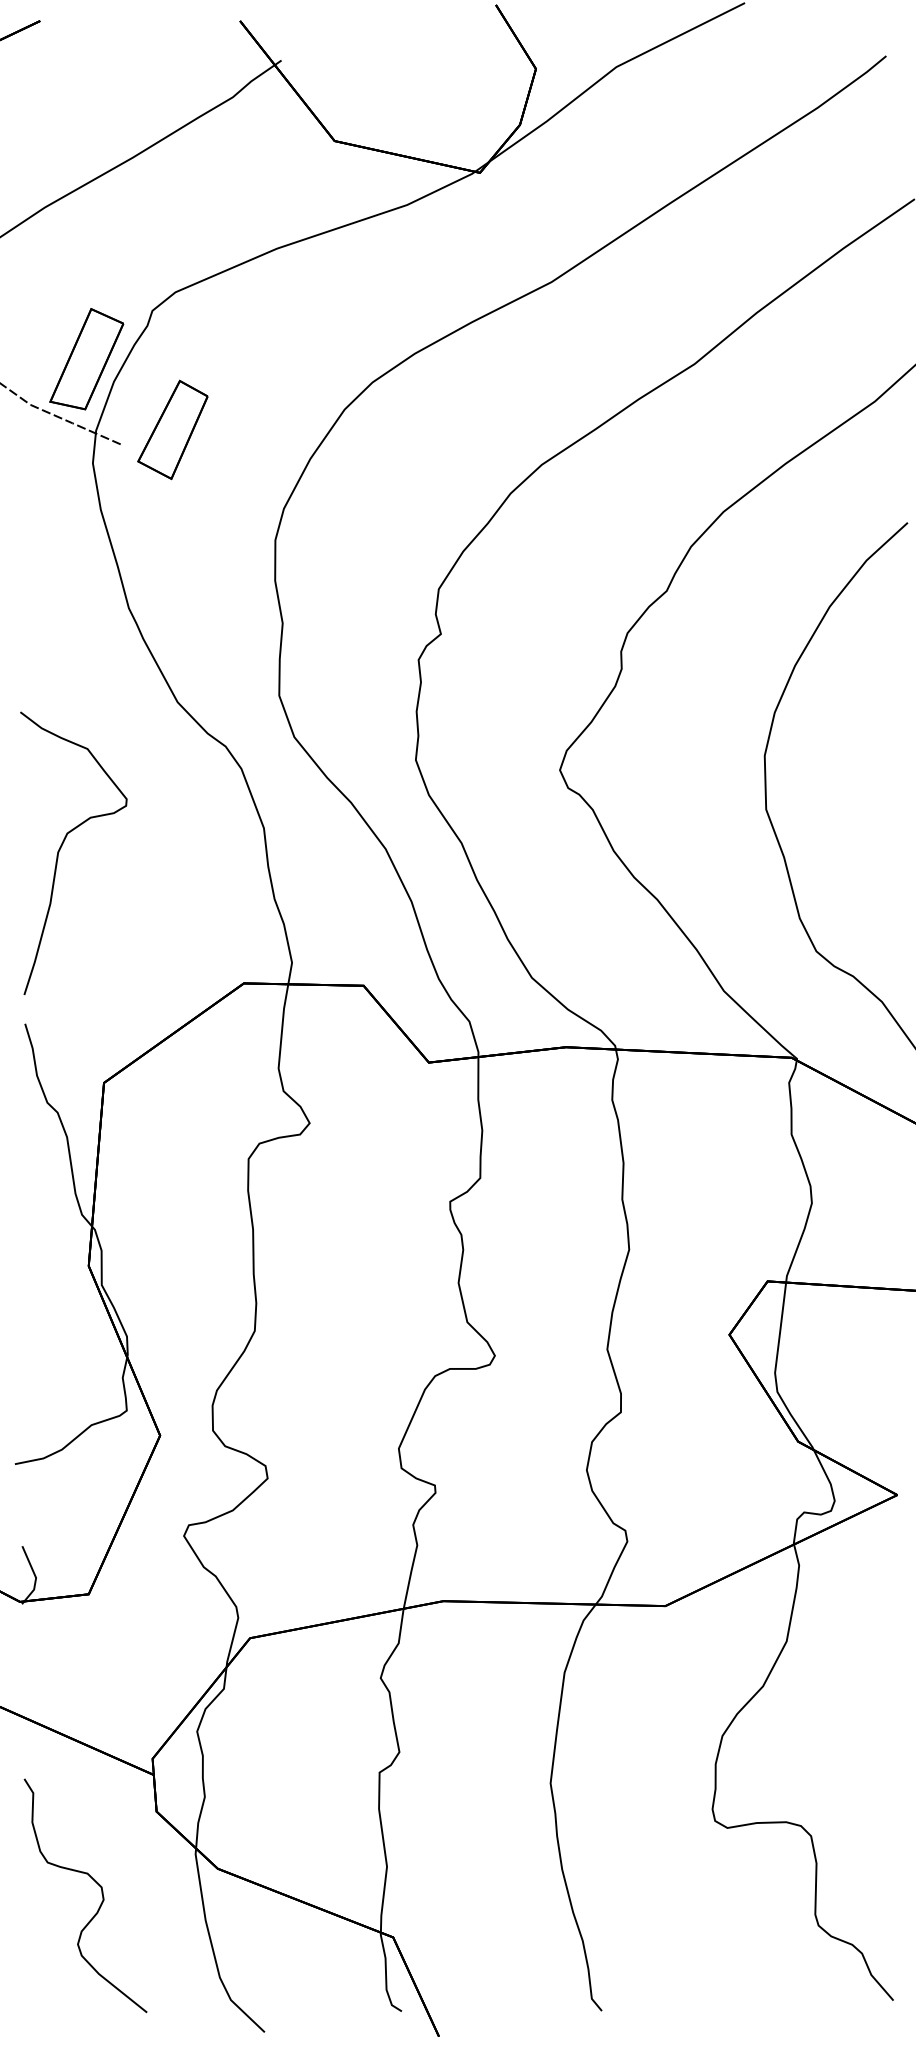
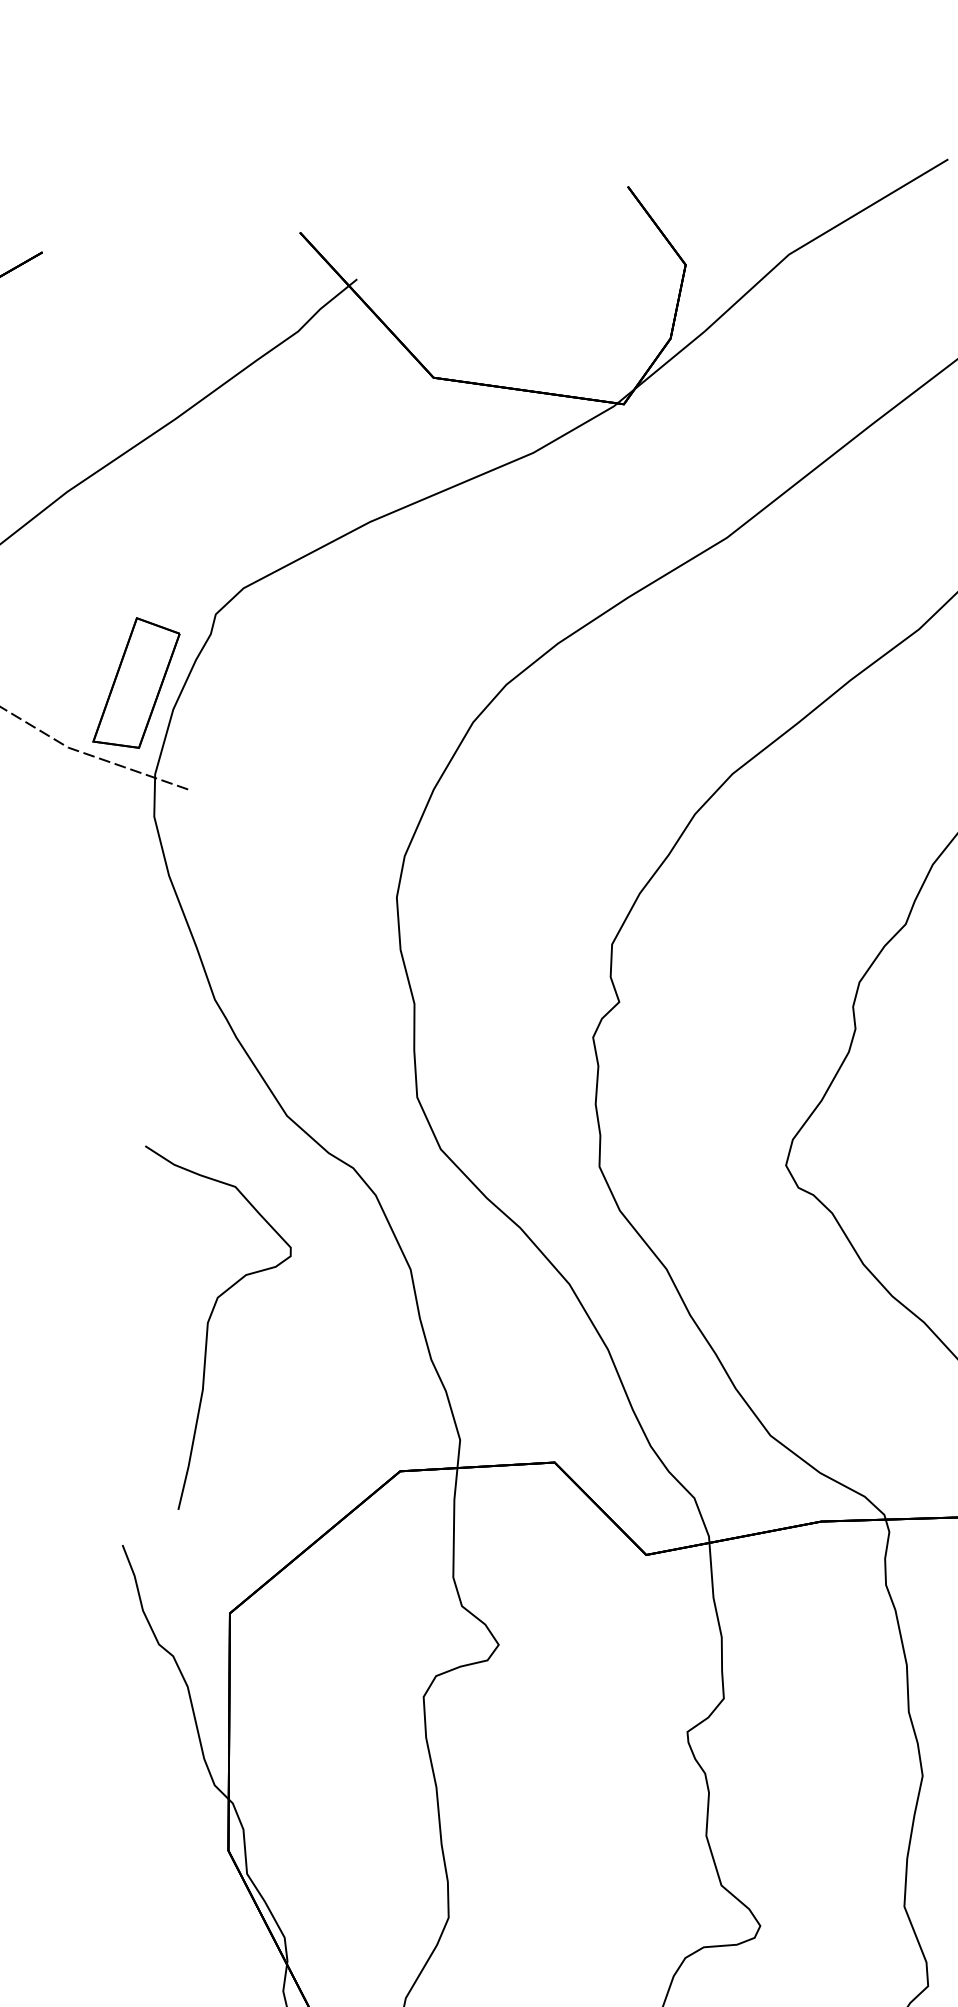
part: (172, 429) -> (253, 765), removed
curve: (62, 846) -> (212, 1314), moved

